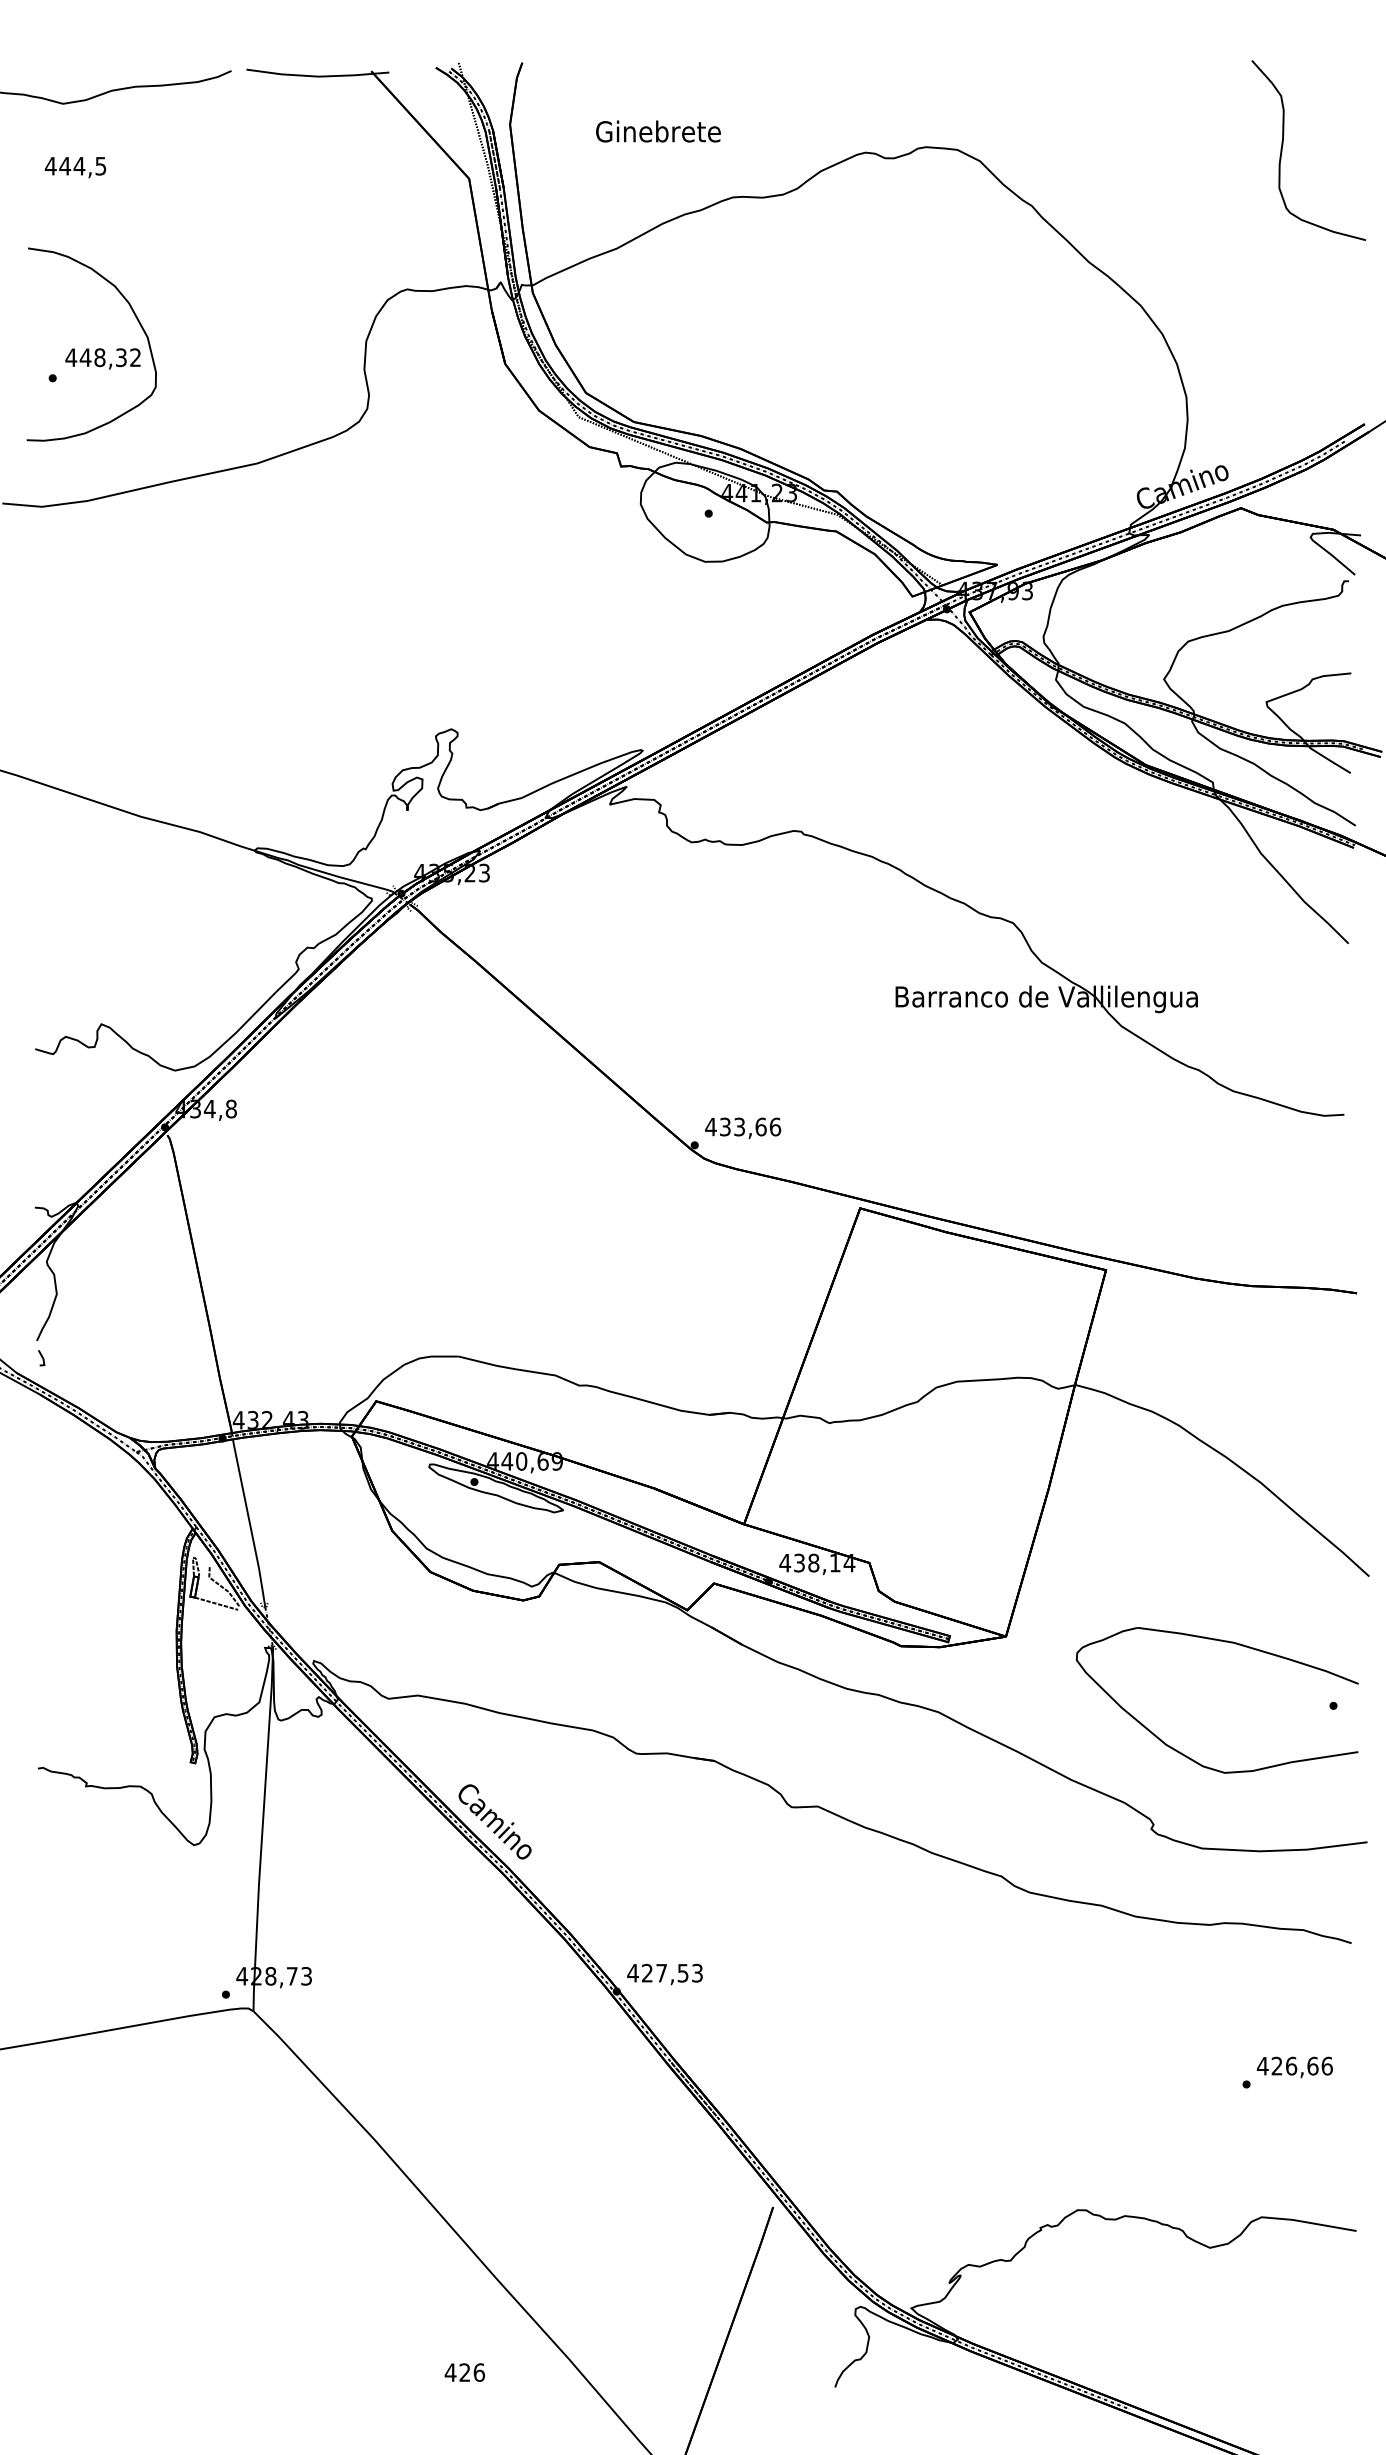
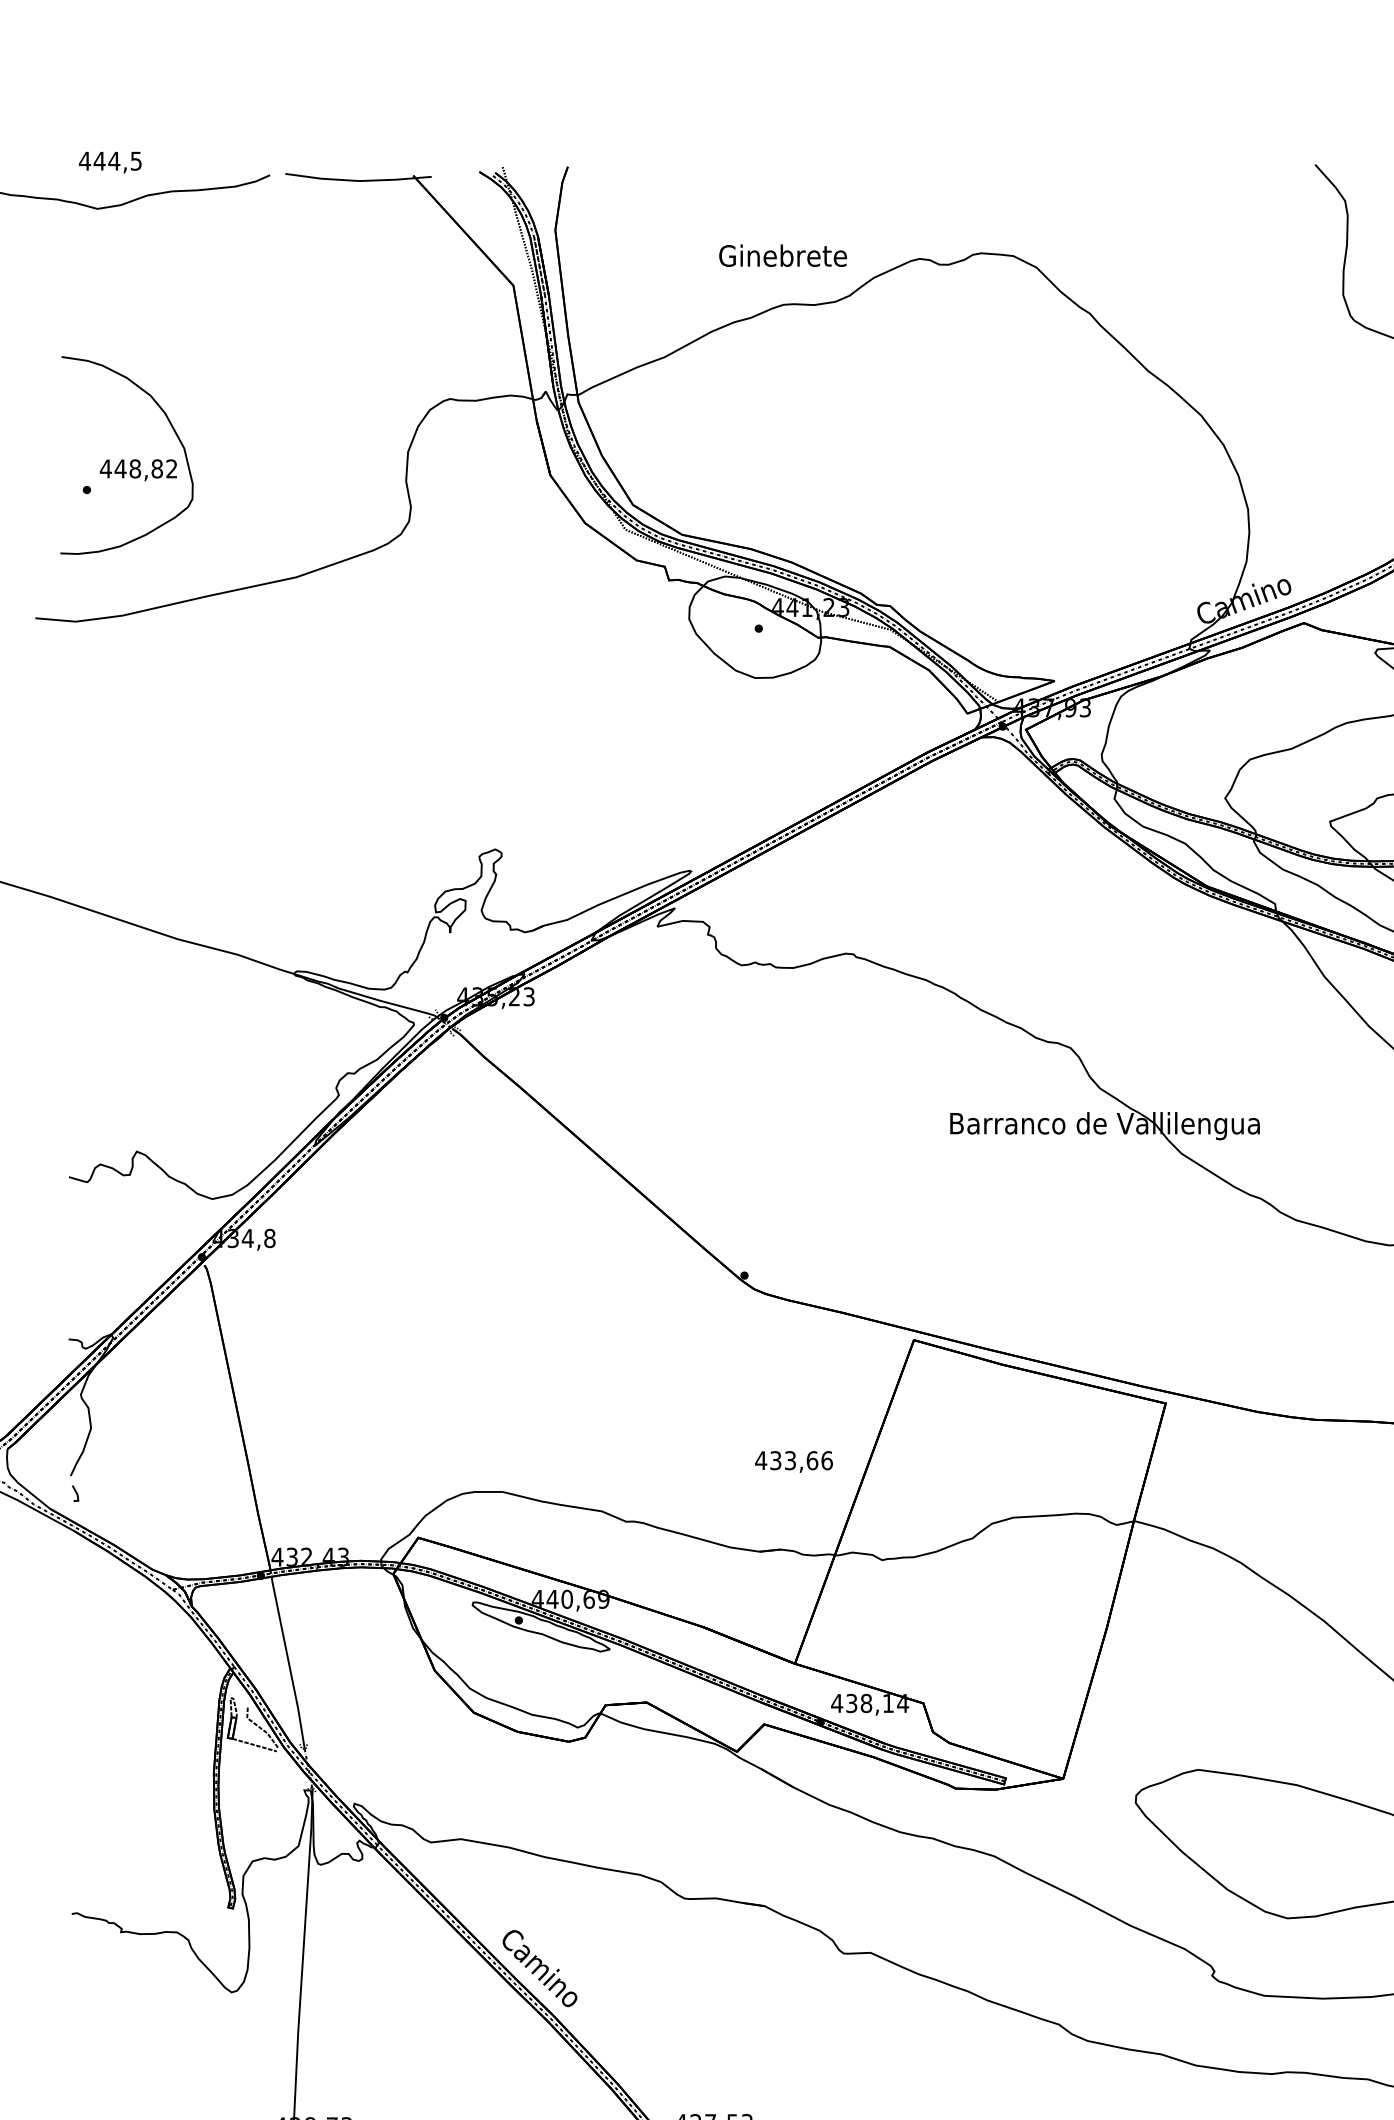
text: (658, 131) -> (783, 255), moved
text: (75, 167) -> (110, 162), moved
text: (120, 357) -> (156, 468), 448,32 -> 448,82
text: (743, 1127) -> (794, 1461), moved

